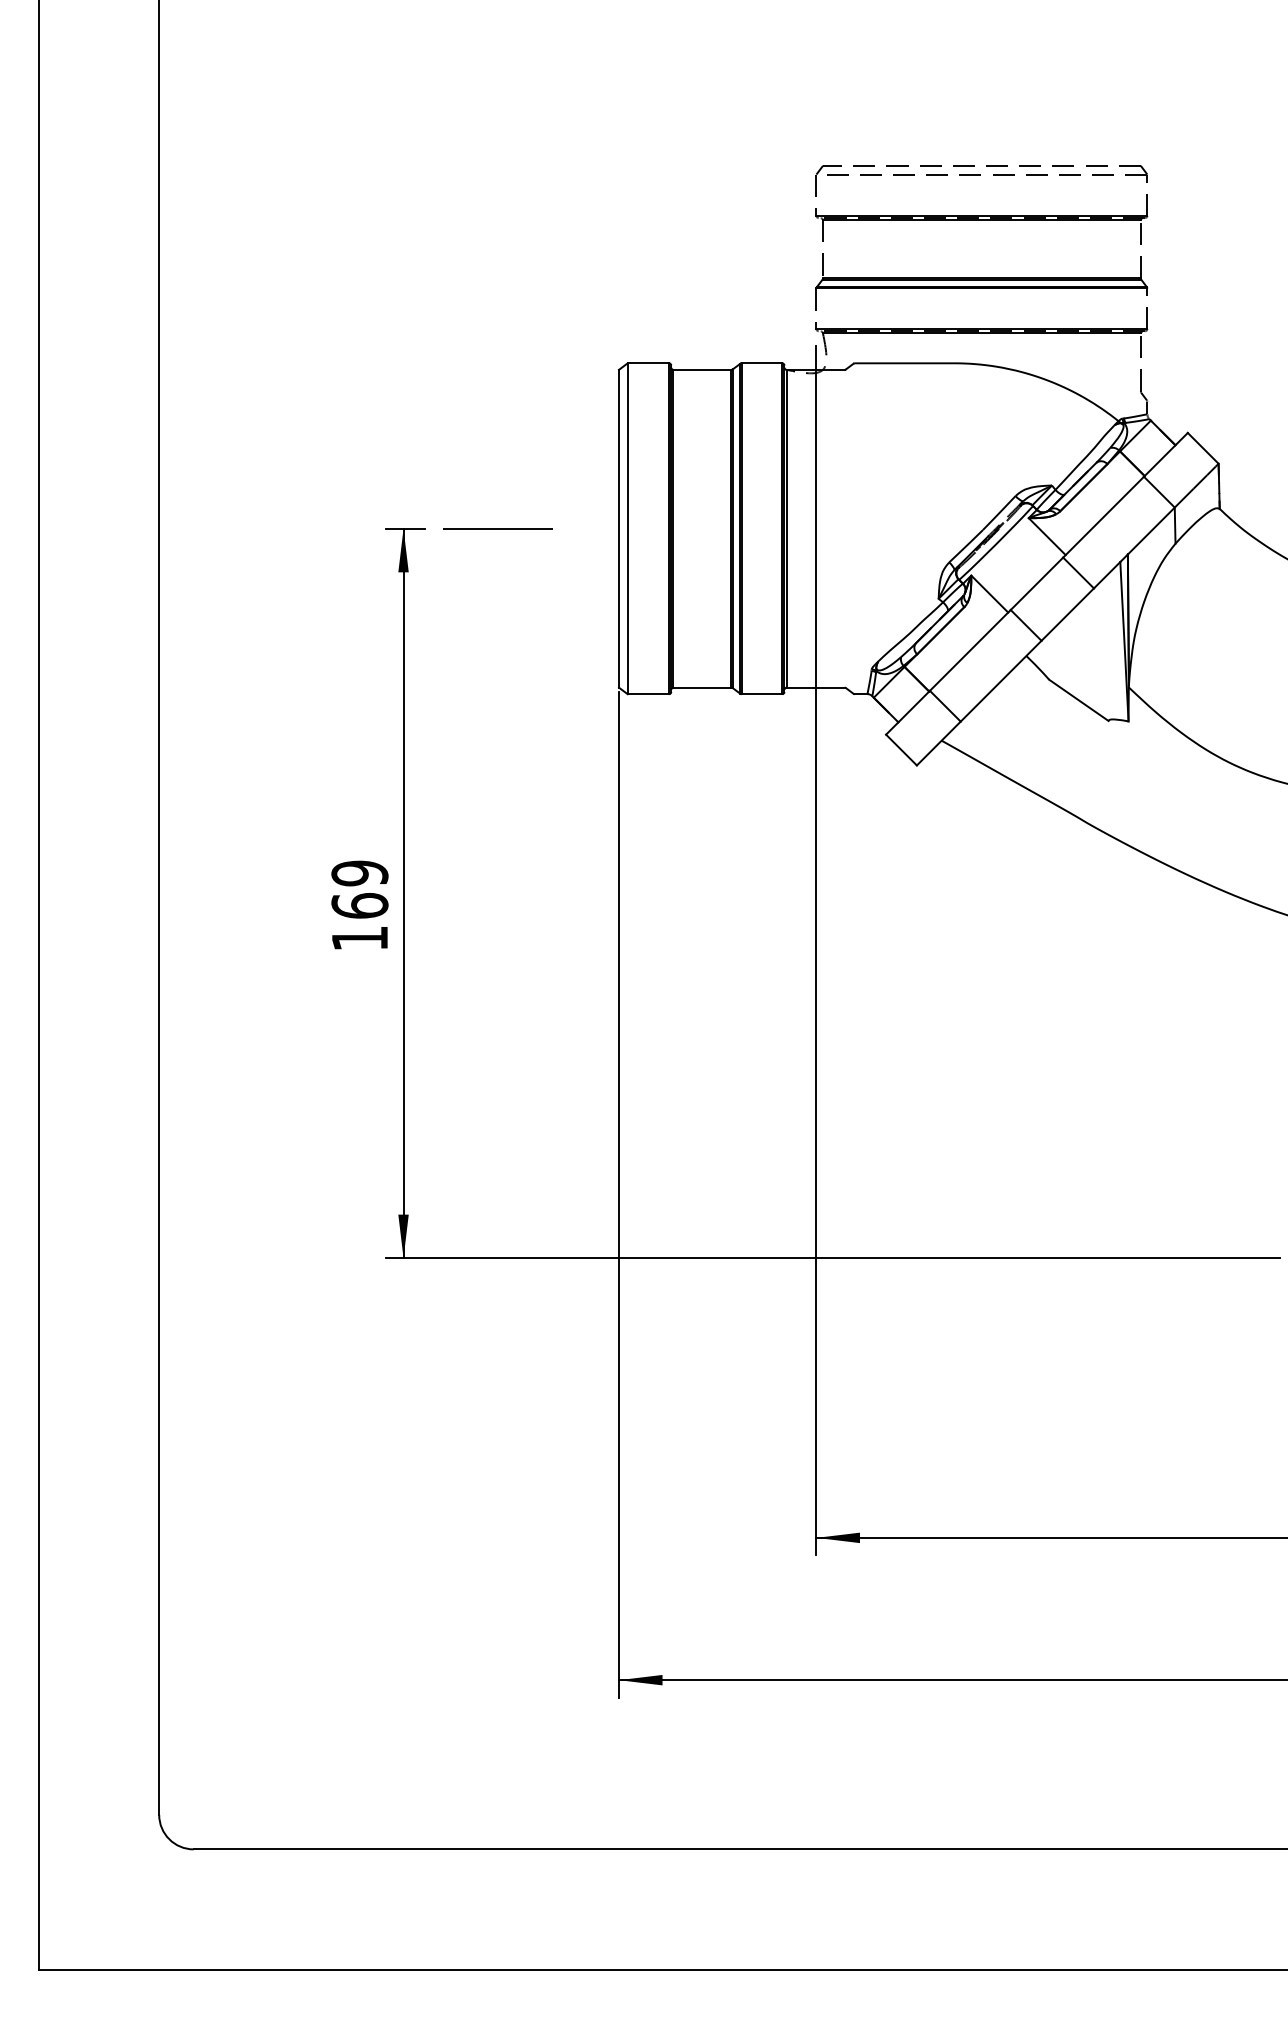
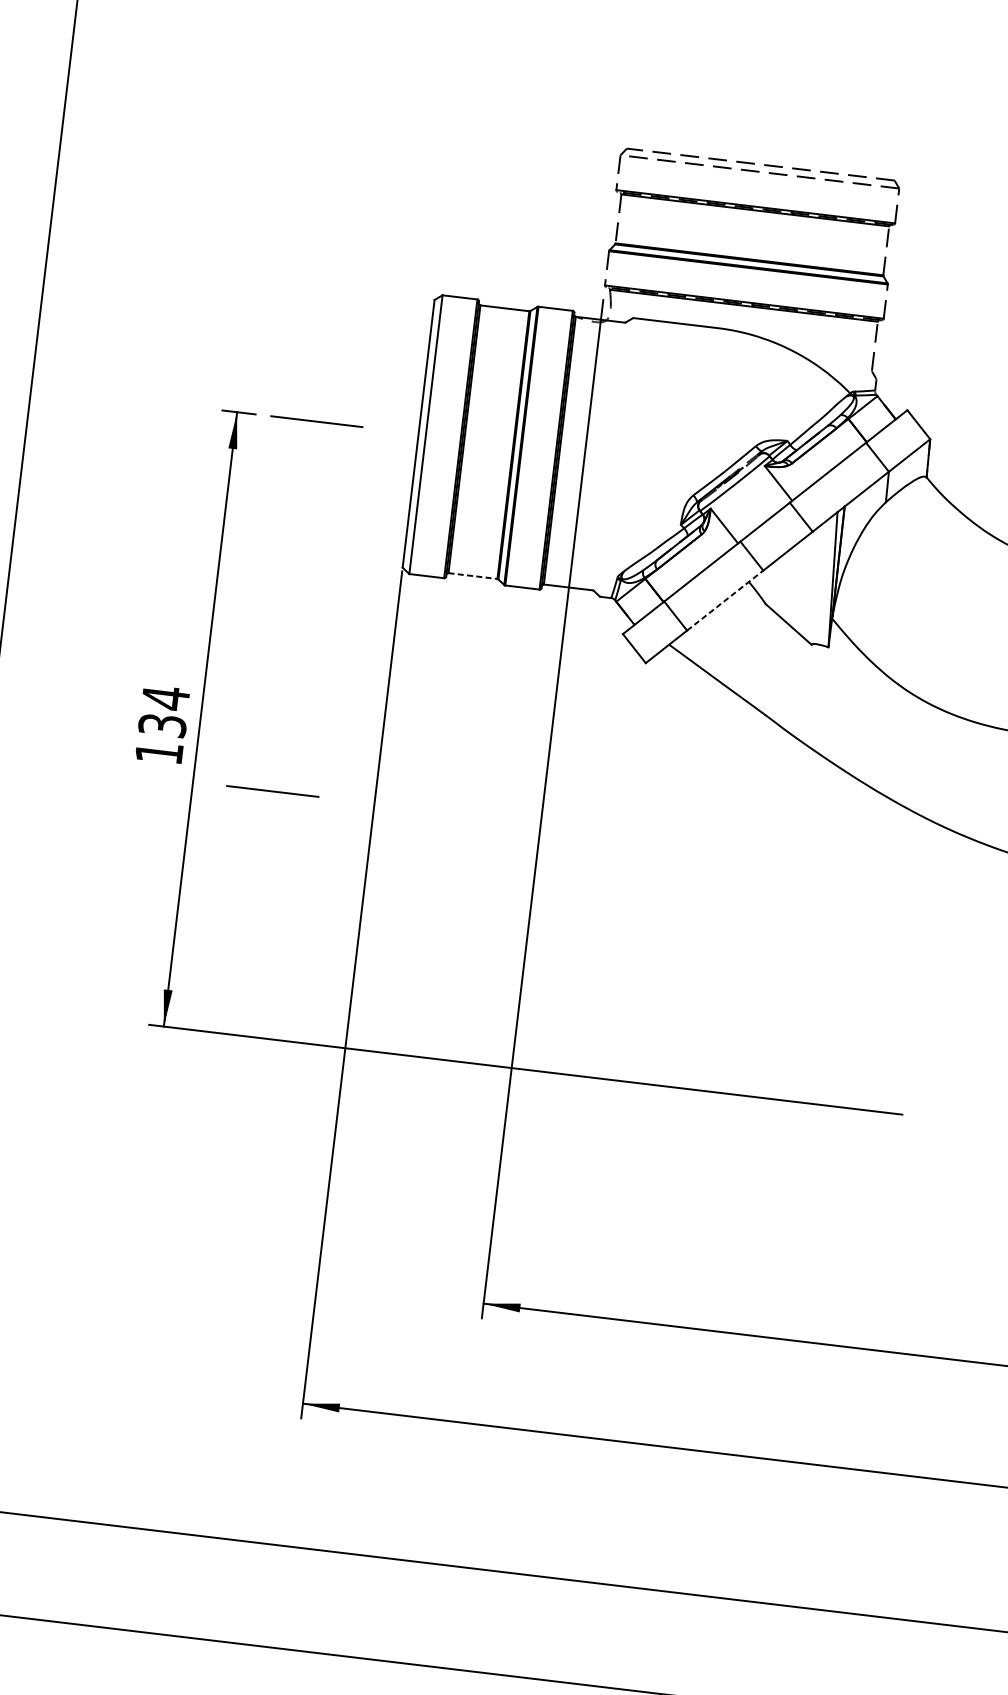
line: (1001, 680) -> (725, 600), solid -> dashed
line: (702, 687) -> (473, 575), solid -> dashed
text: (359, 889) -> (163, 711), 169 -> 134
line: (497, 967) -> (272, 791), added

